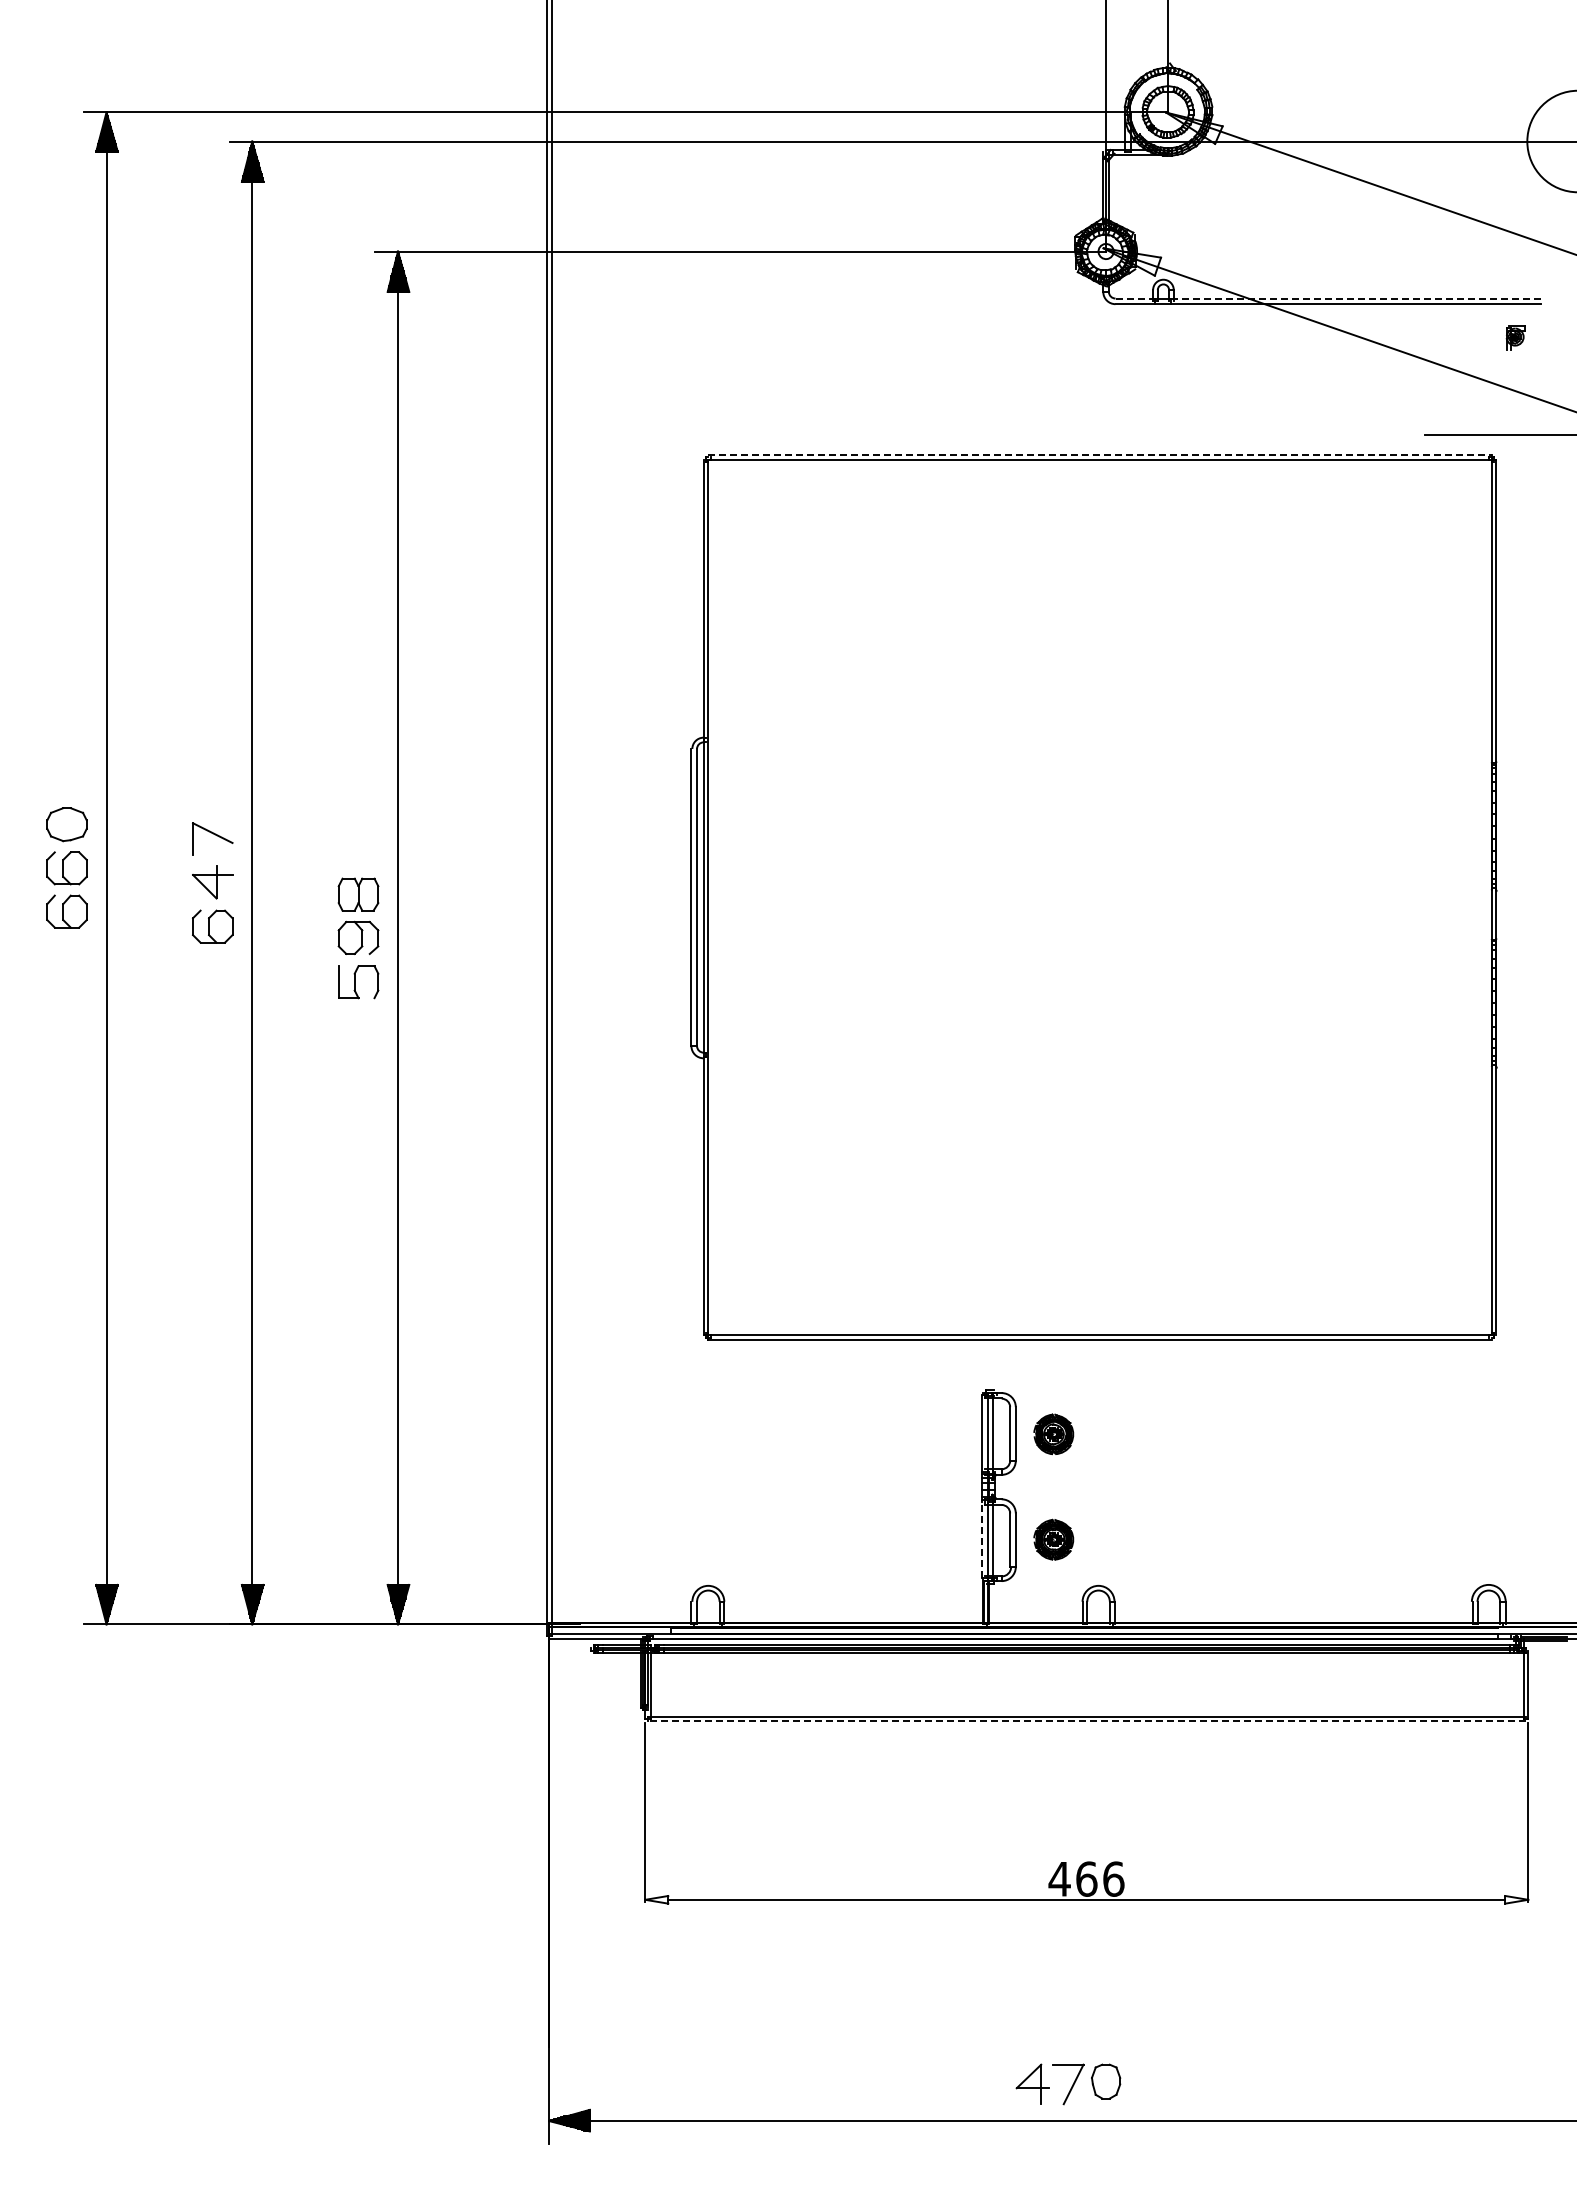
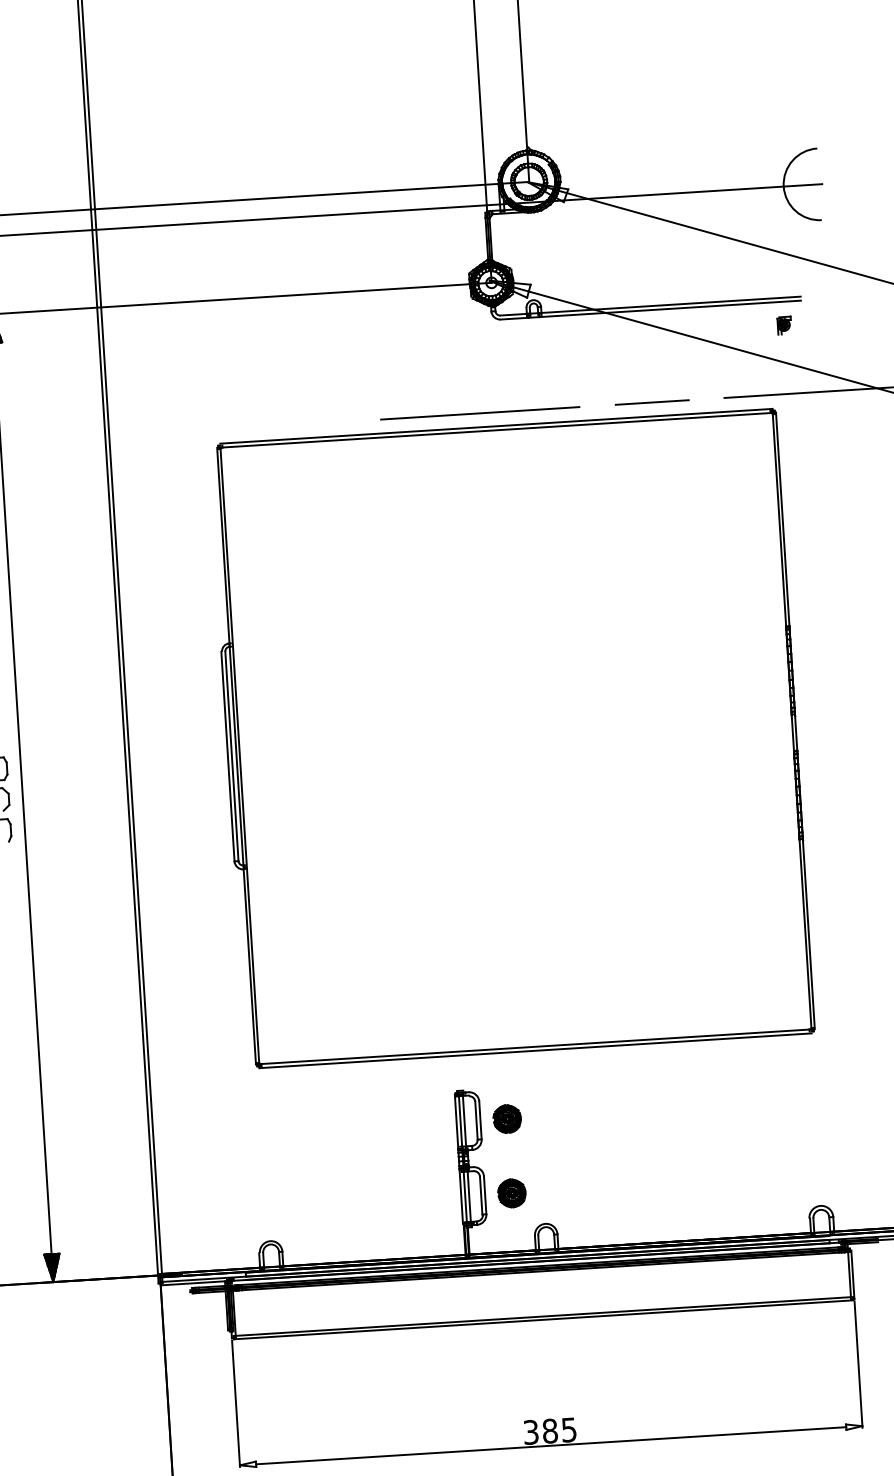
line: (1135, 298) -> (514, 314), dashed -> solid
line: (1356, 298) -> (670, 304), dashed -> solid
line: (1077, 434) -> (479, 413), added
line: (1322, 434) -> (652, 402), added
line: (1099, 454) -> (496, 426), dashed -> solid
line: (981, 1539) -> (460, 1196), dashed -> solid
line: (1086, 1721) -> (543, 1320), dashed -> solid
text: (1086, 1878) -> (550, 1430), 466 -> 385

